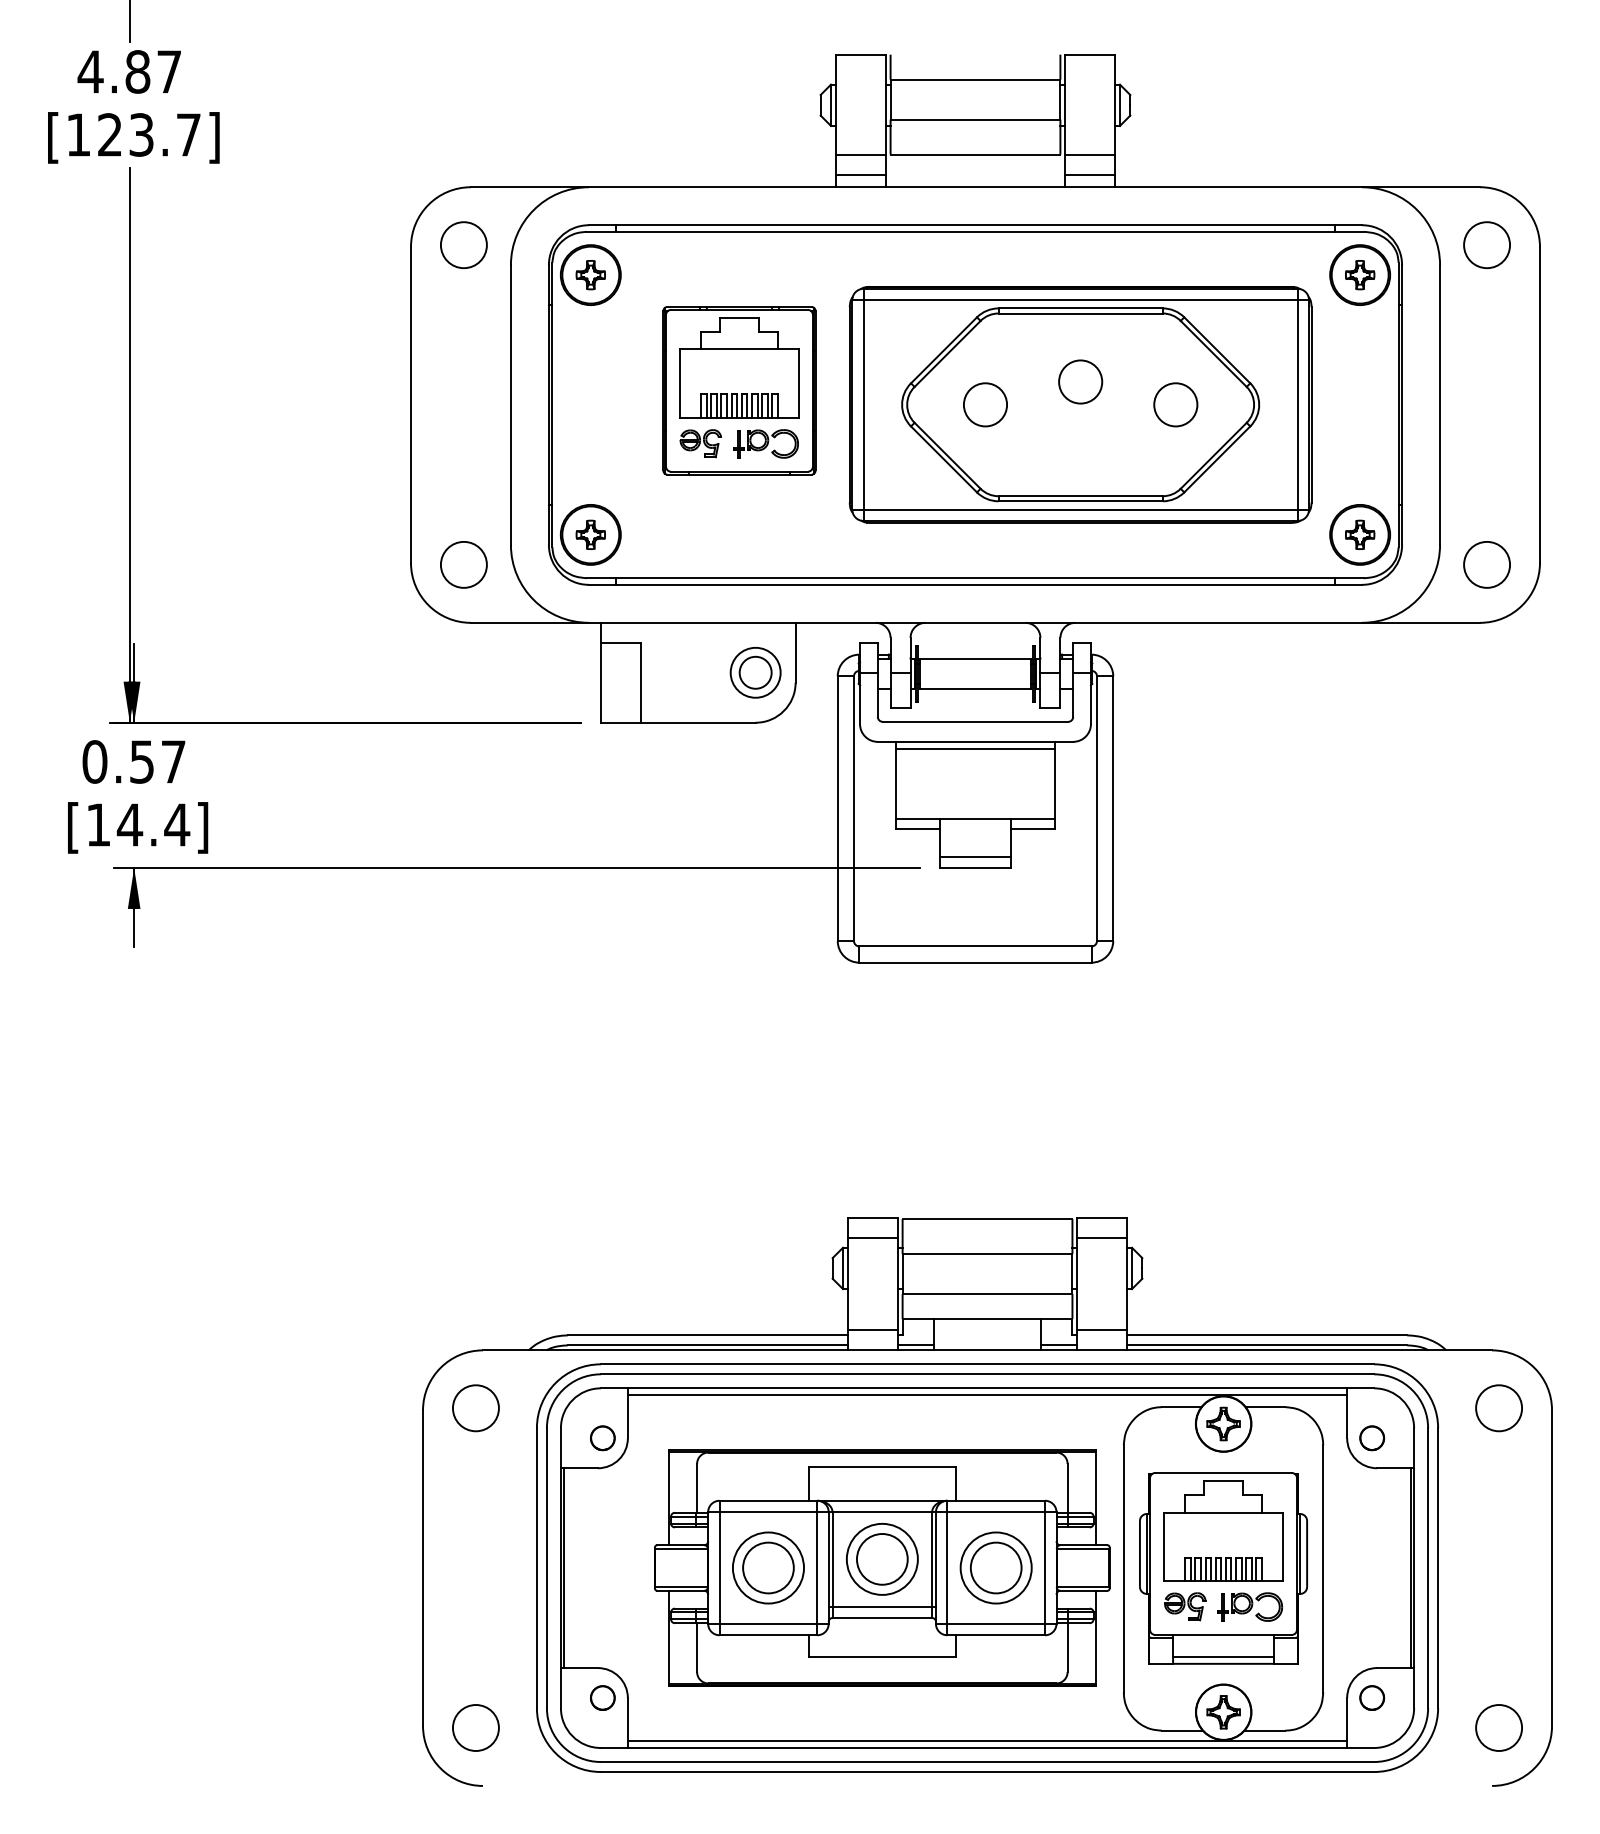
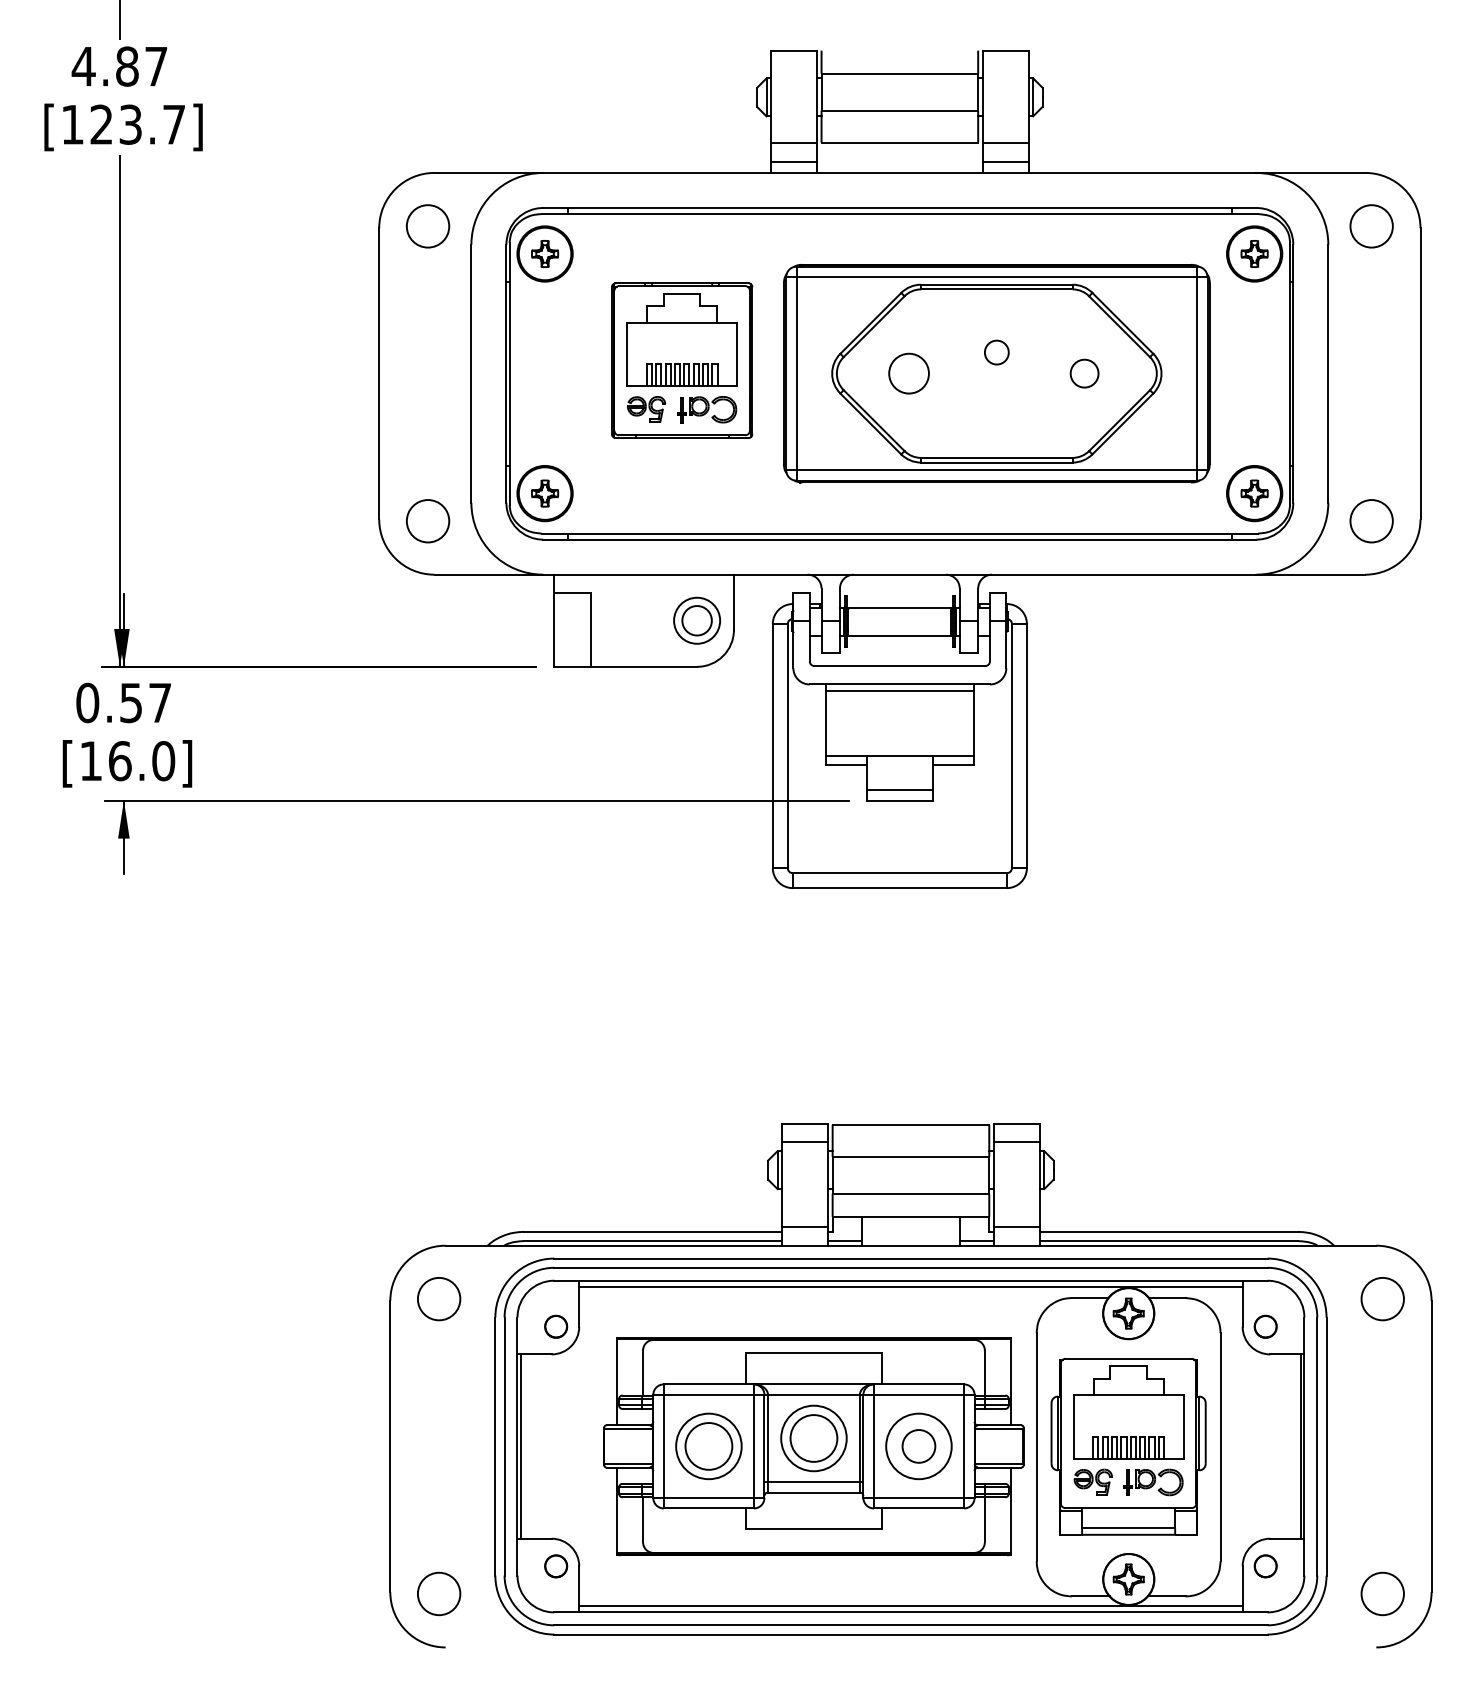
circle: (1080, 381) -> (996, 352), size x0.6
circle: (1175, 404) -> (1084, 373), size x0.7
text: (153, 824) -> (141, 760), [14.4] -> [16.0]
circle: (995, 1567) -> (918, 1445), size x0.7

